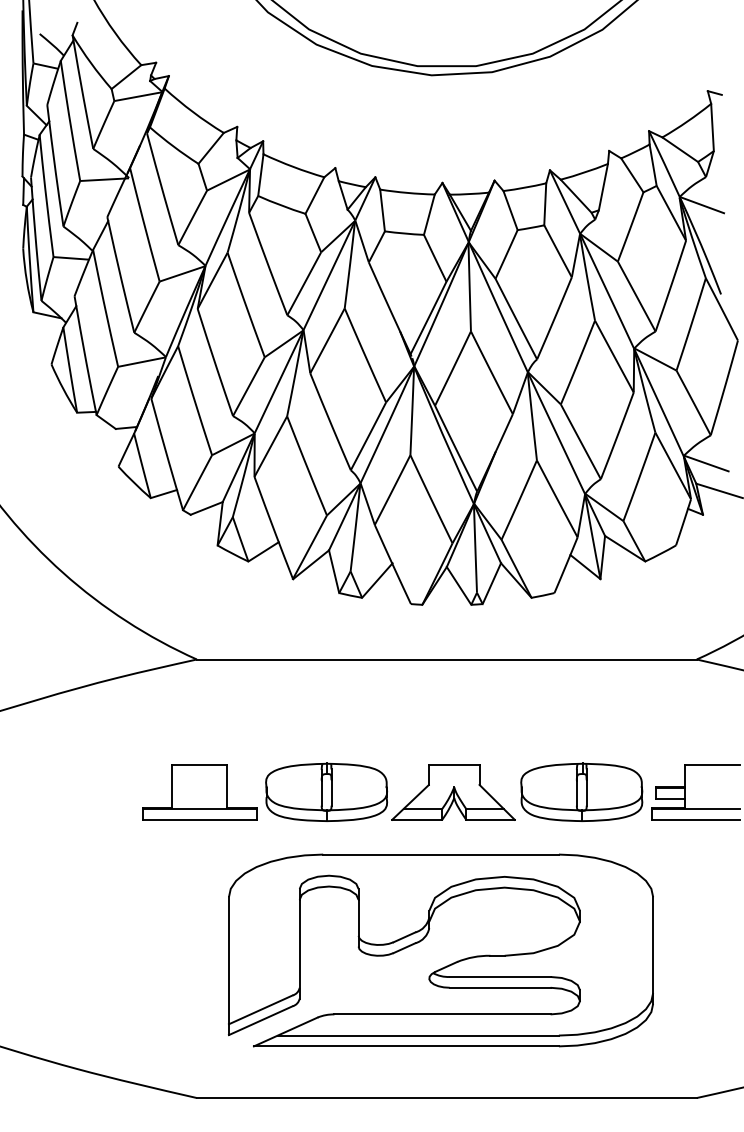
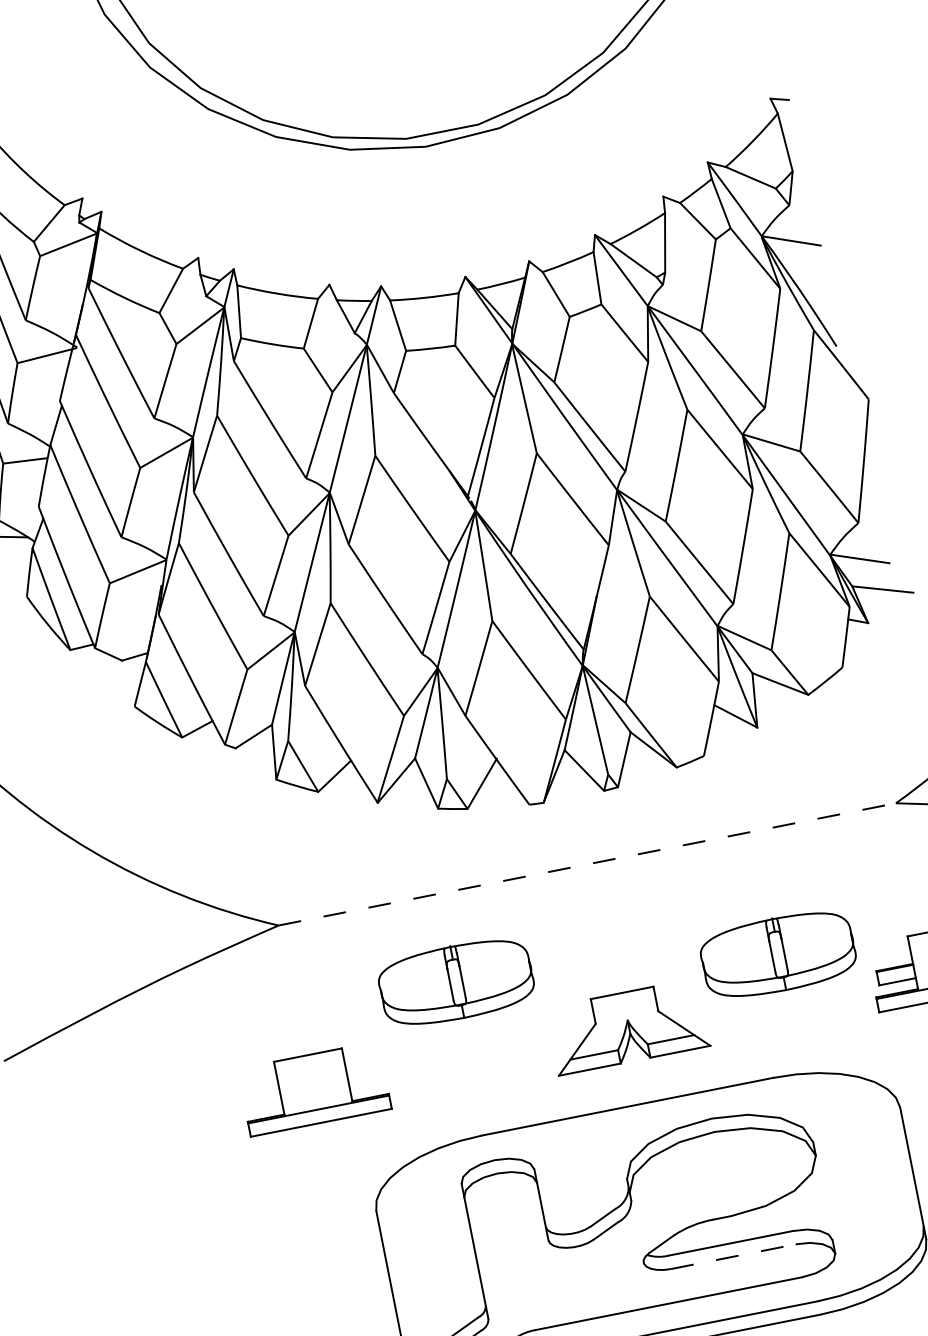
line: (446, 659) -> (586, 864), solid -> dashed
part: (326, 791) -> (456, 981), moved
part: (581, 791) -> (777, 953), moved
line: (500, 987) -> (733, 1256), solid -> dashed

